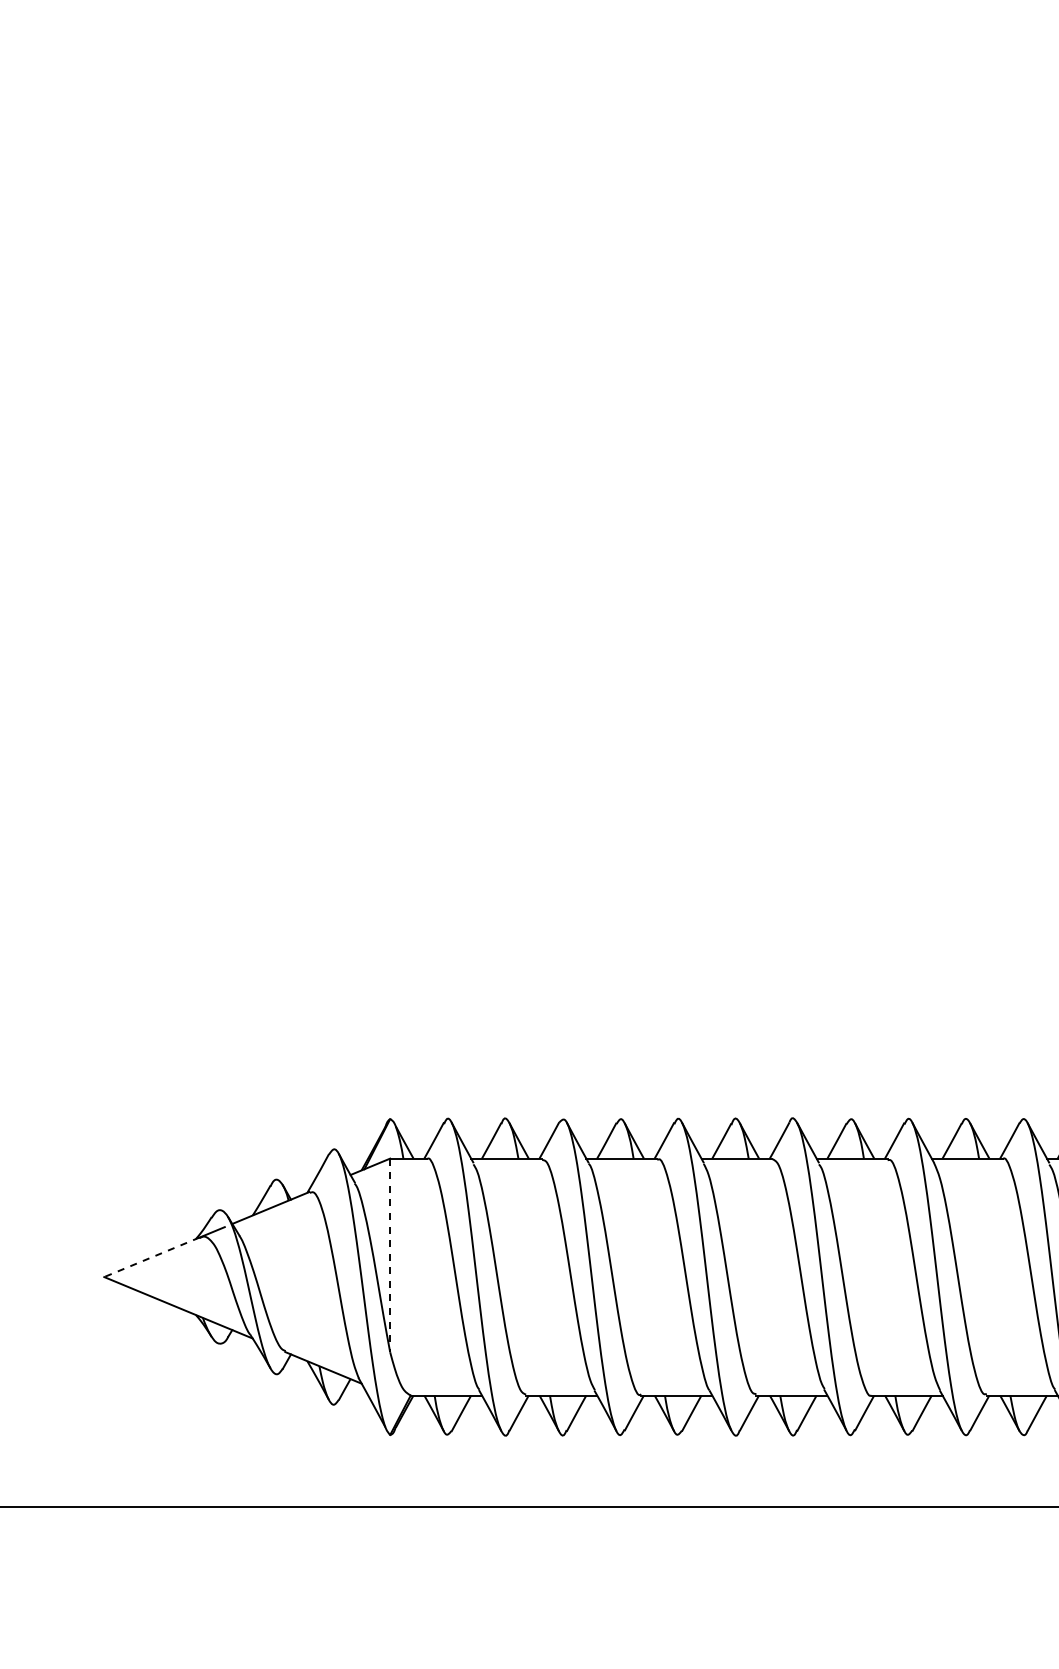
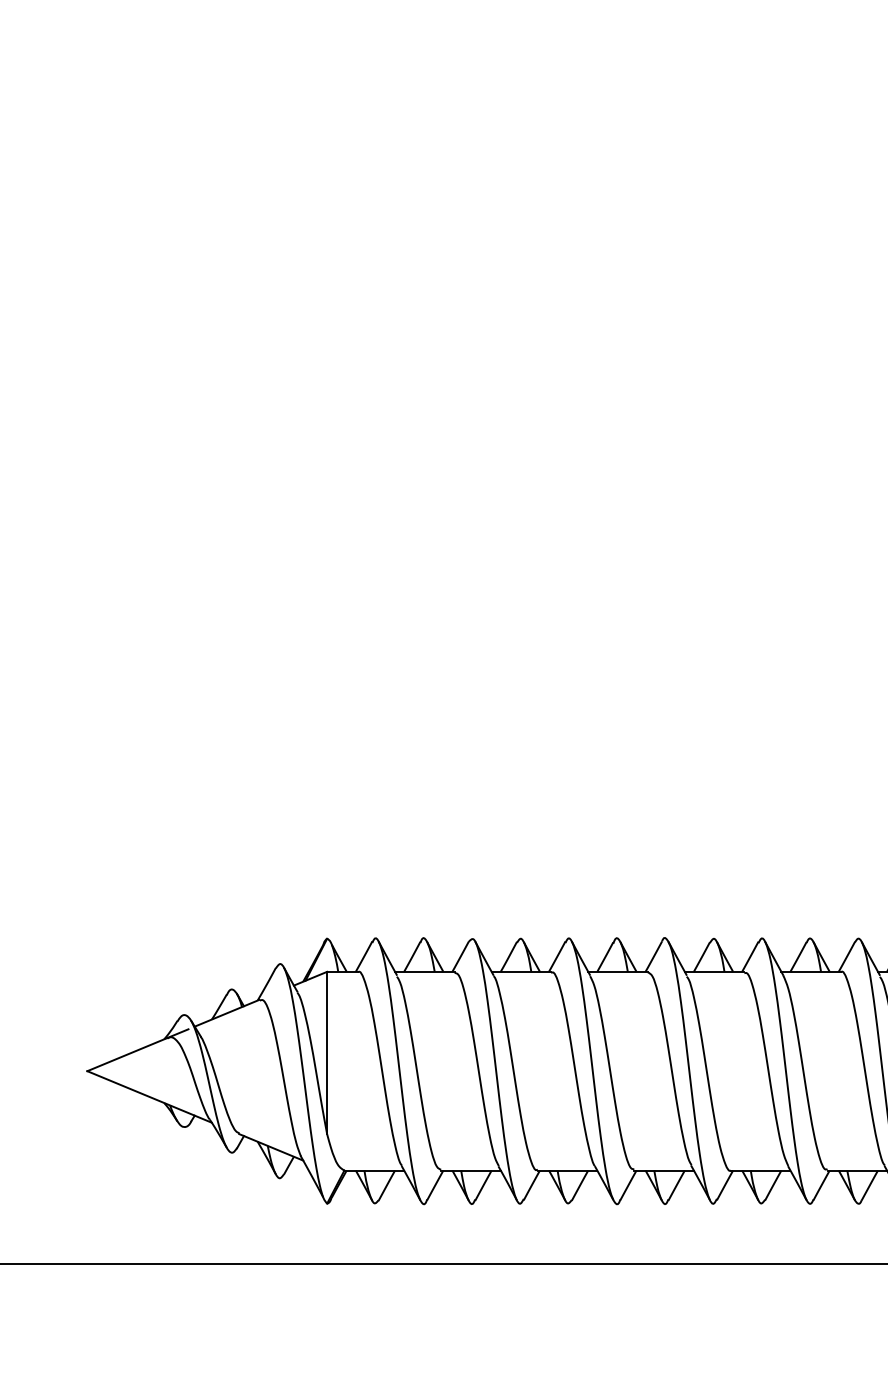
line: (390, 1255) -> (327, 1053), dashed -> solid
line: (151, 1257) -> (126, 1054), dashed -> solid

